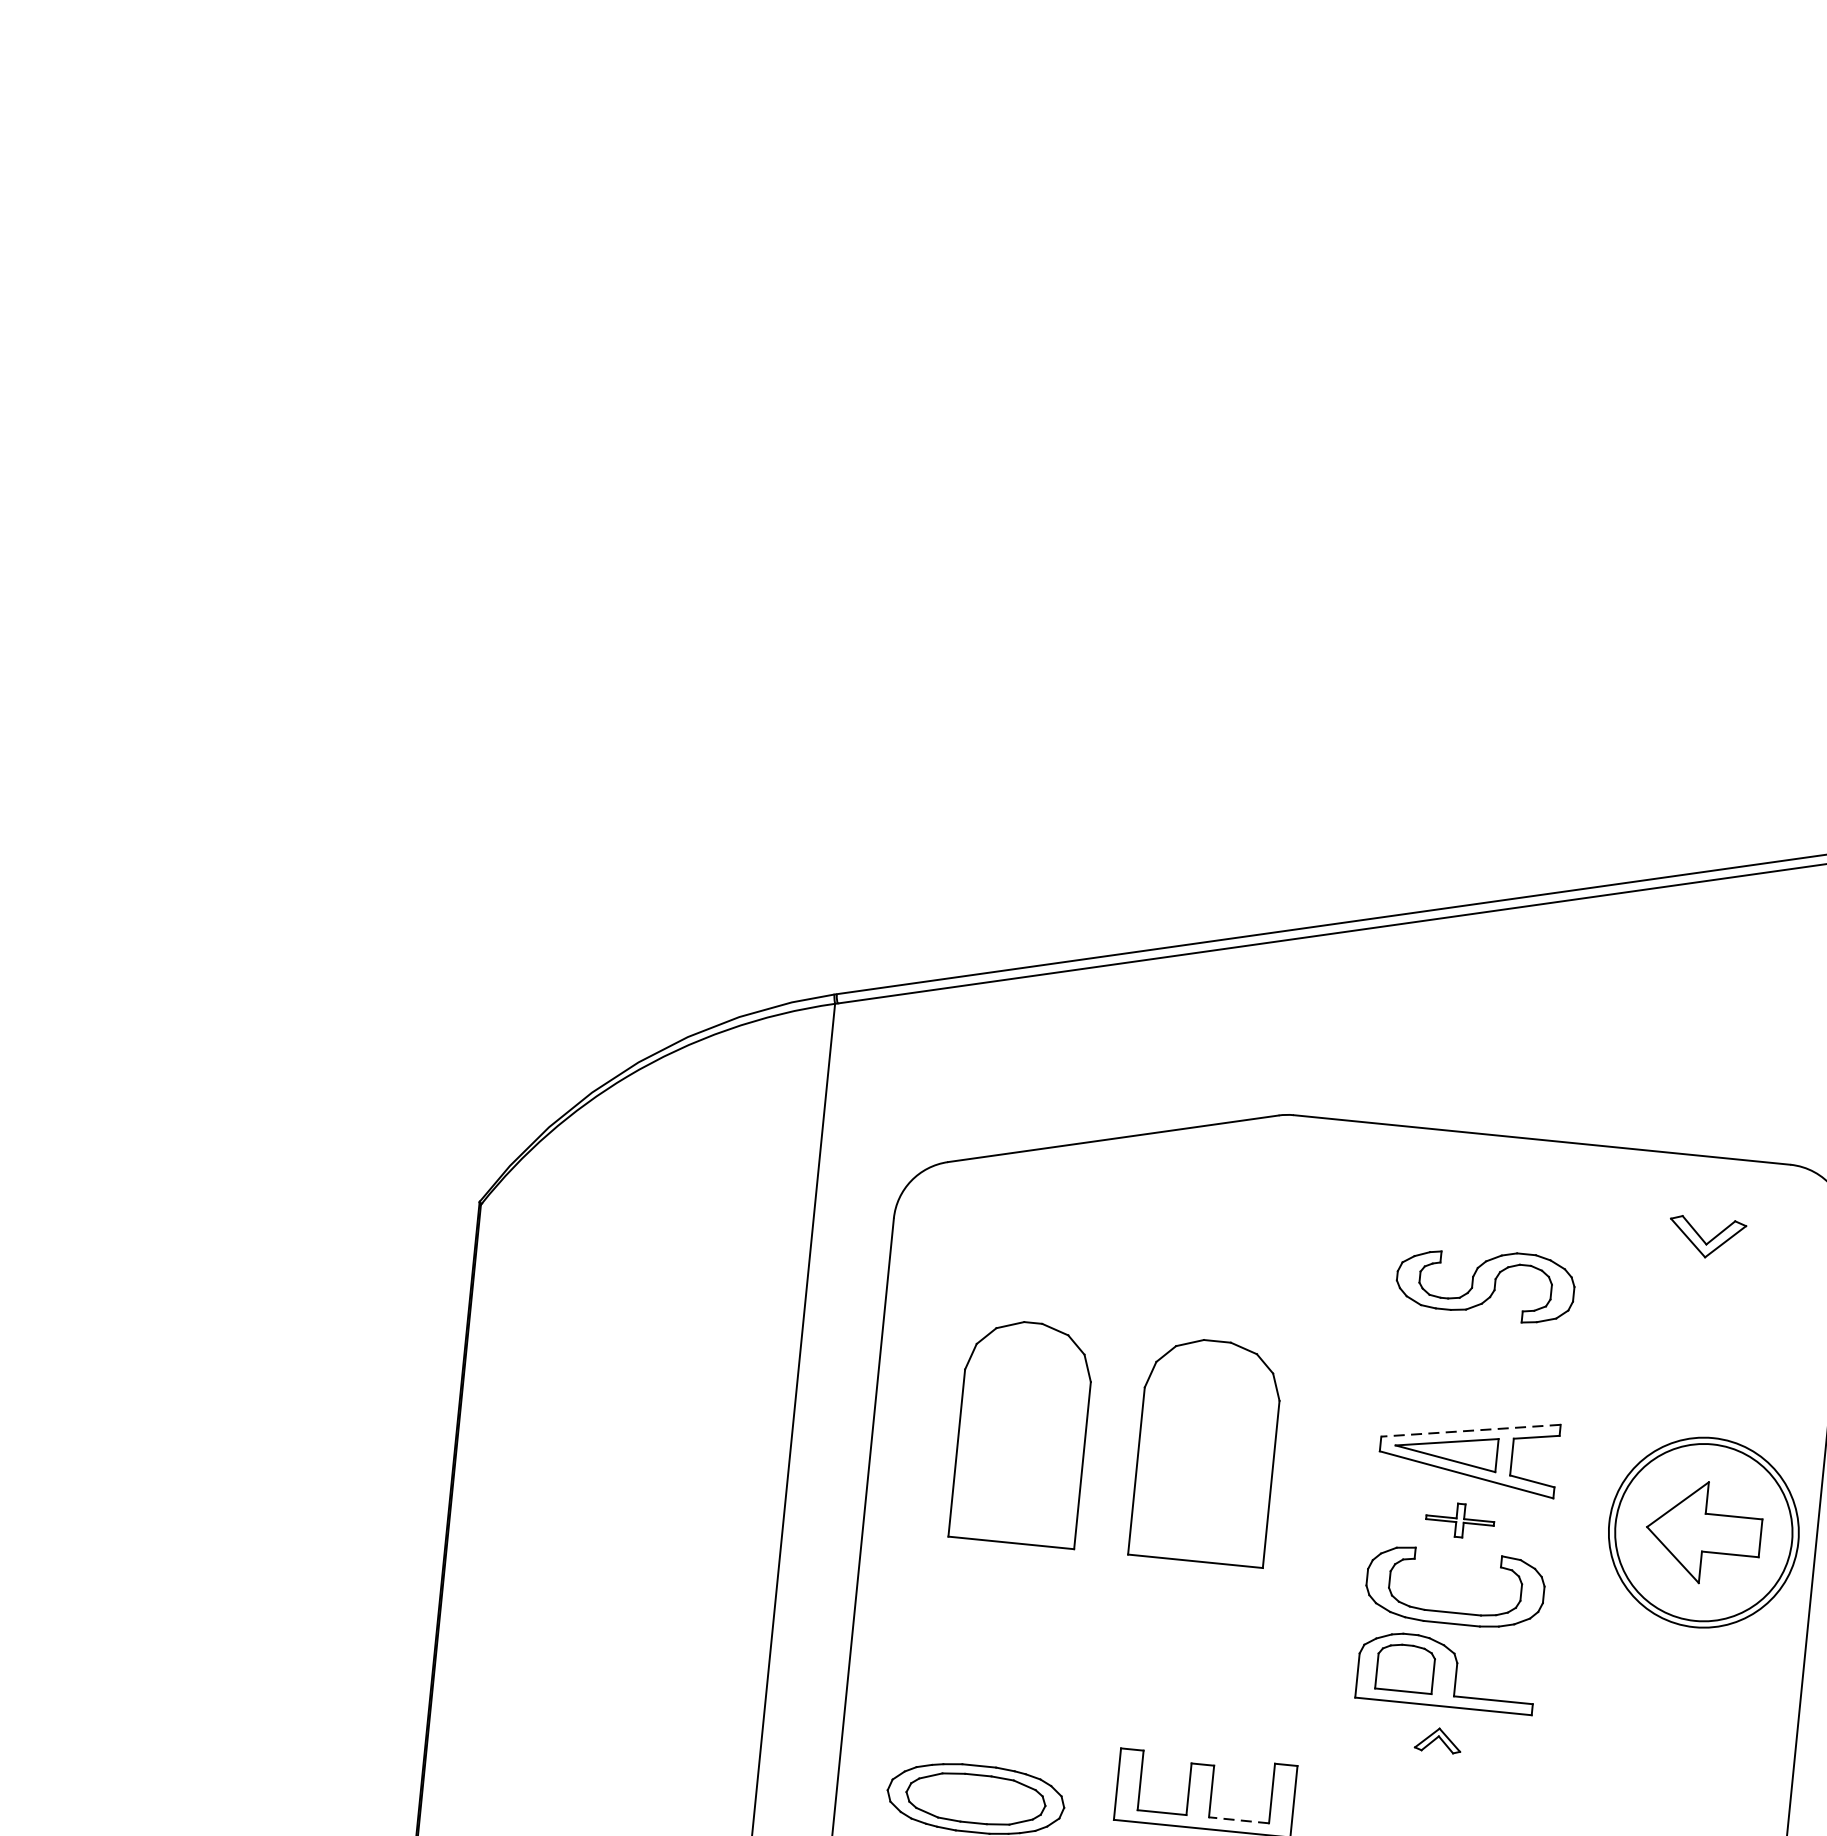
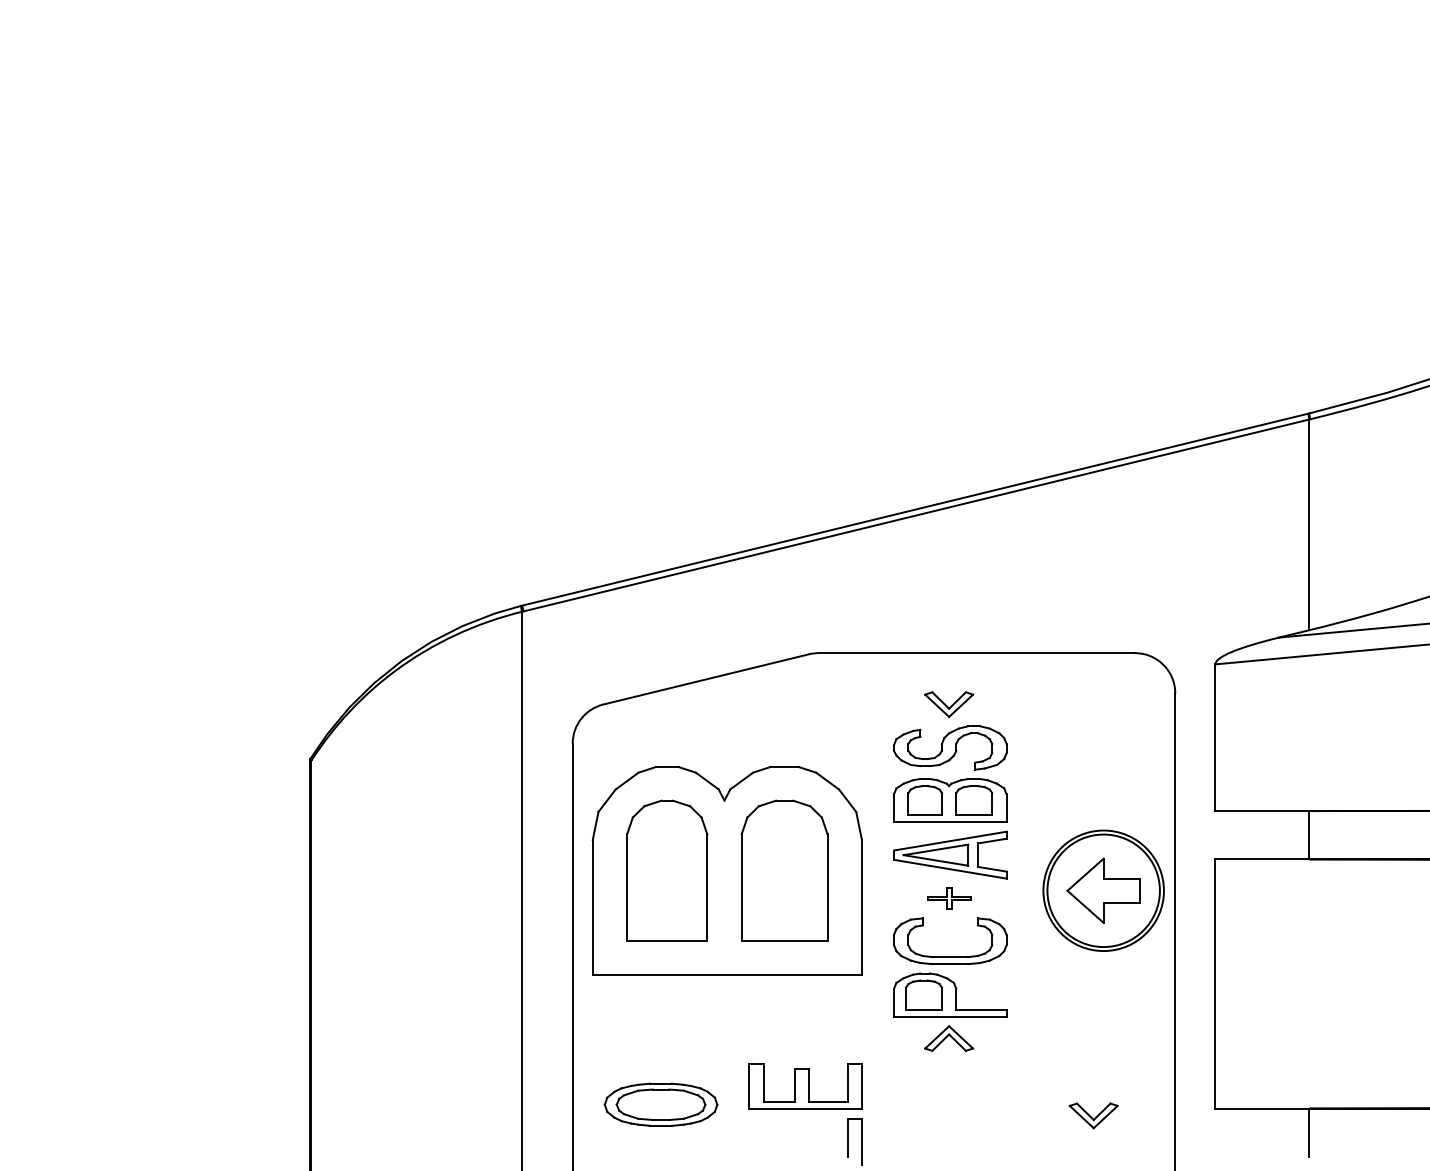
part: (1707, 1237) -> (949, 704), moved
part: (1477, 1367) -> (950, 800), added
line: (1469, 1431) -> (949, 841), dashed -> solid
part: (1115, 1441) -> (726, 870), added
part: (1438, 1740) -> (949, 1038), size x1.67
line: (1237, 1819) -> (827, 1101), dashed -> solid

